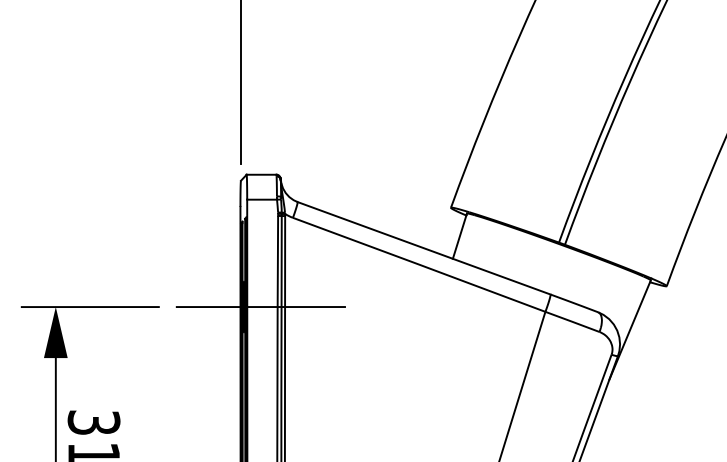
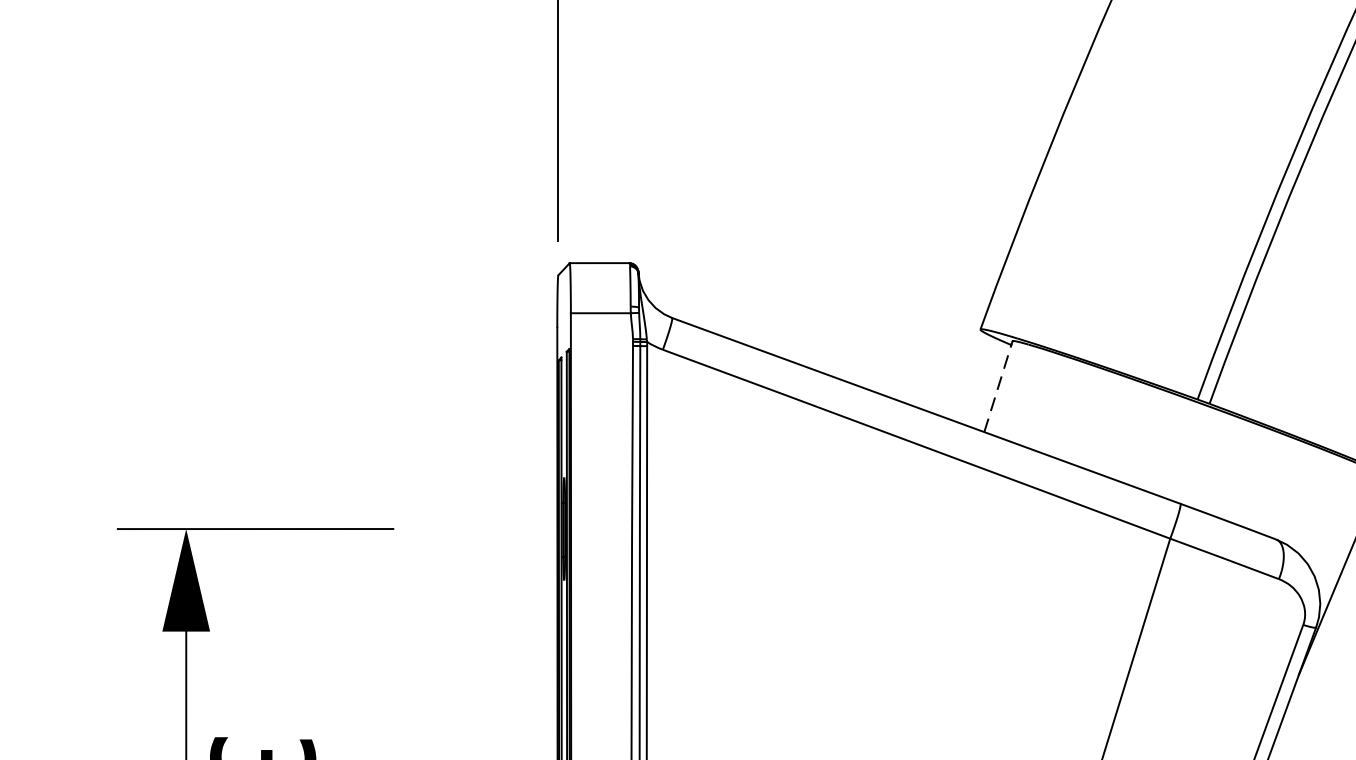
line: (459, 236) -> (997, 387), solid -> dashed
line: (260, 307) -> (597, 529), removed

